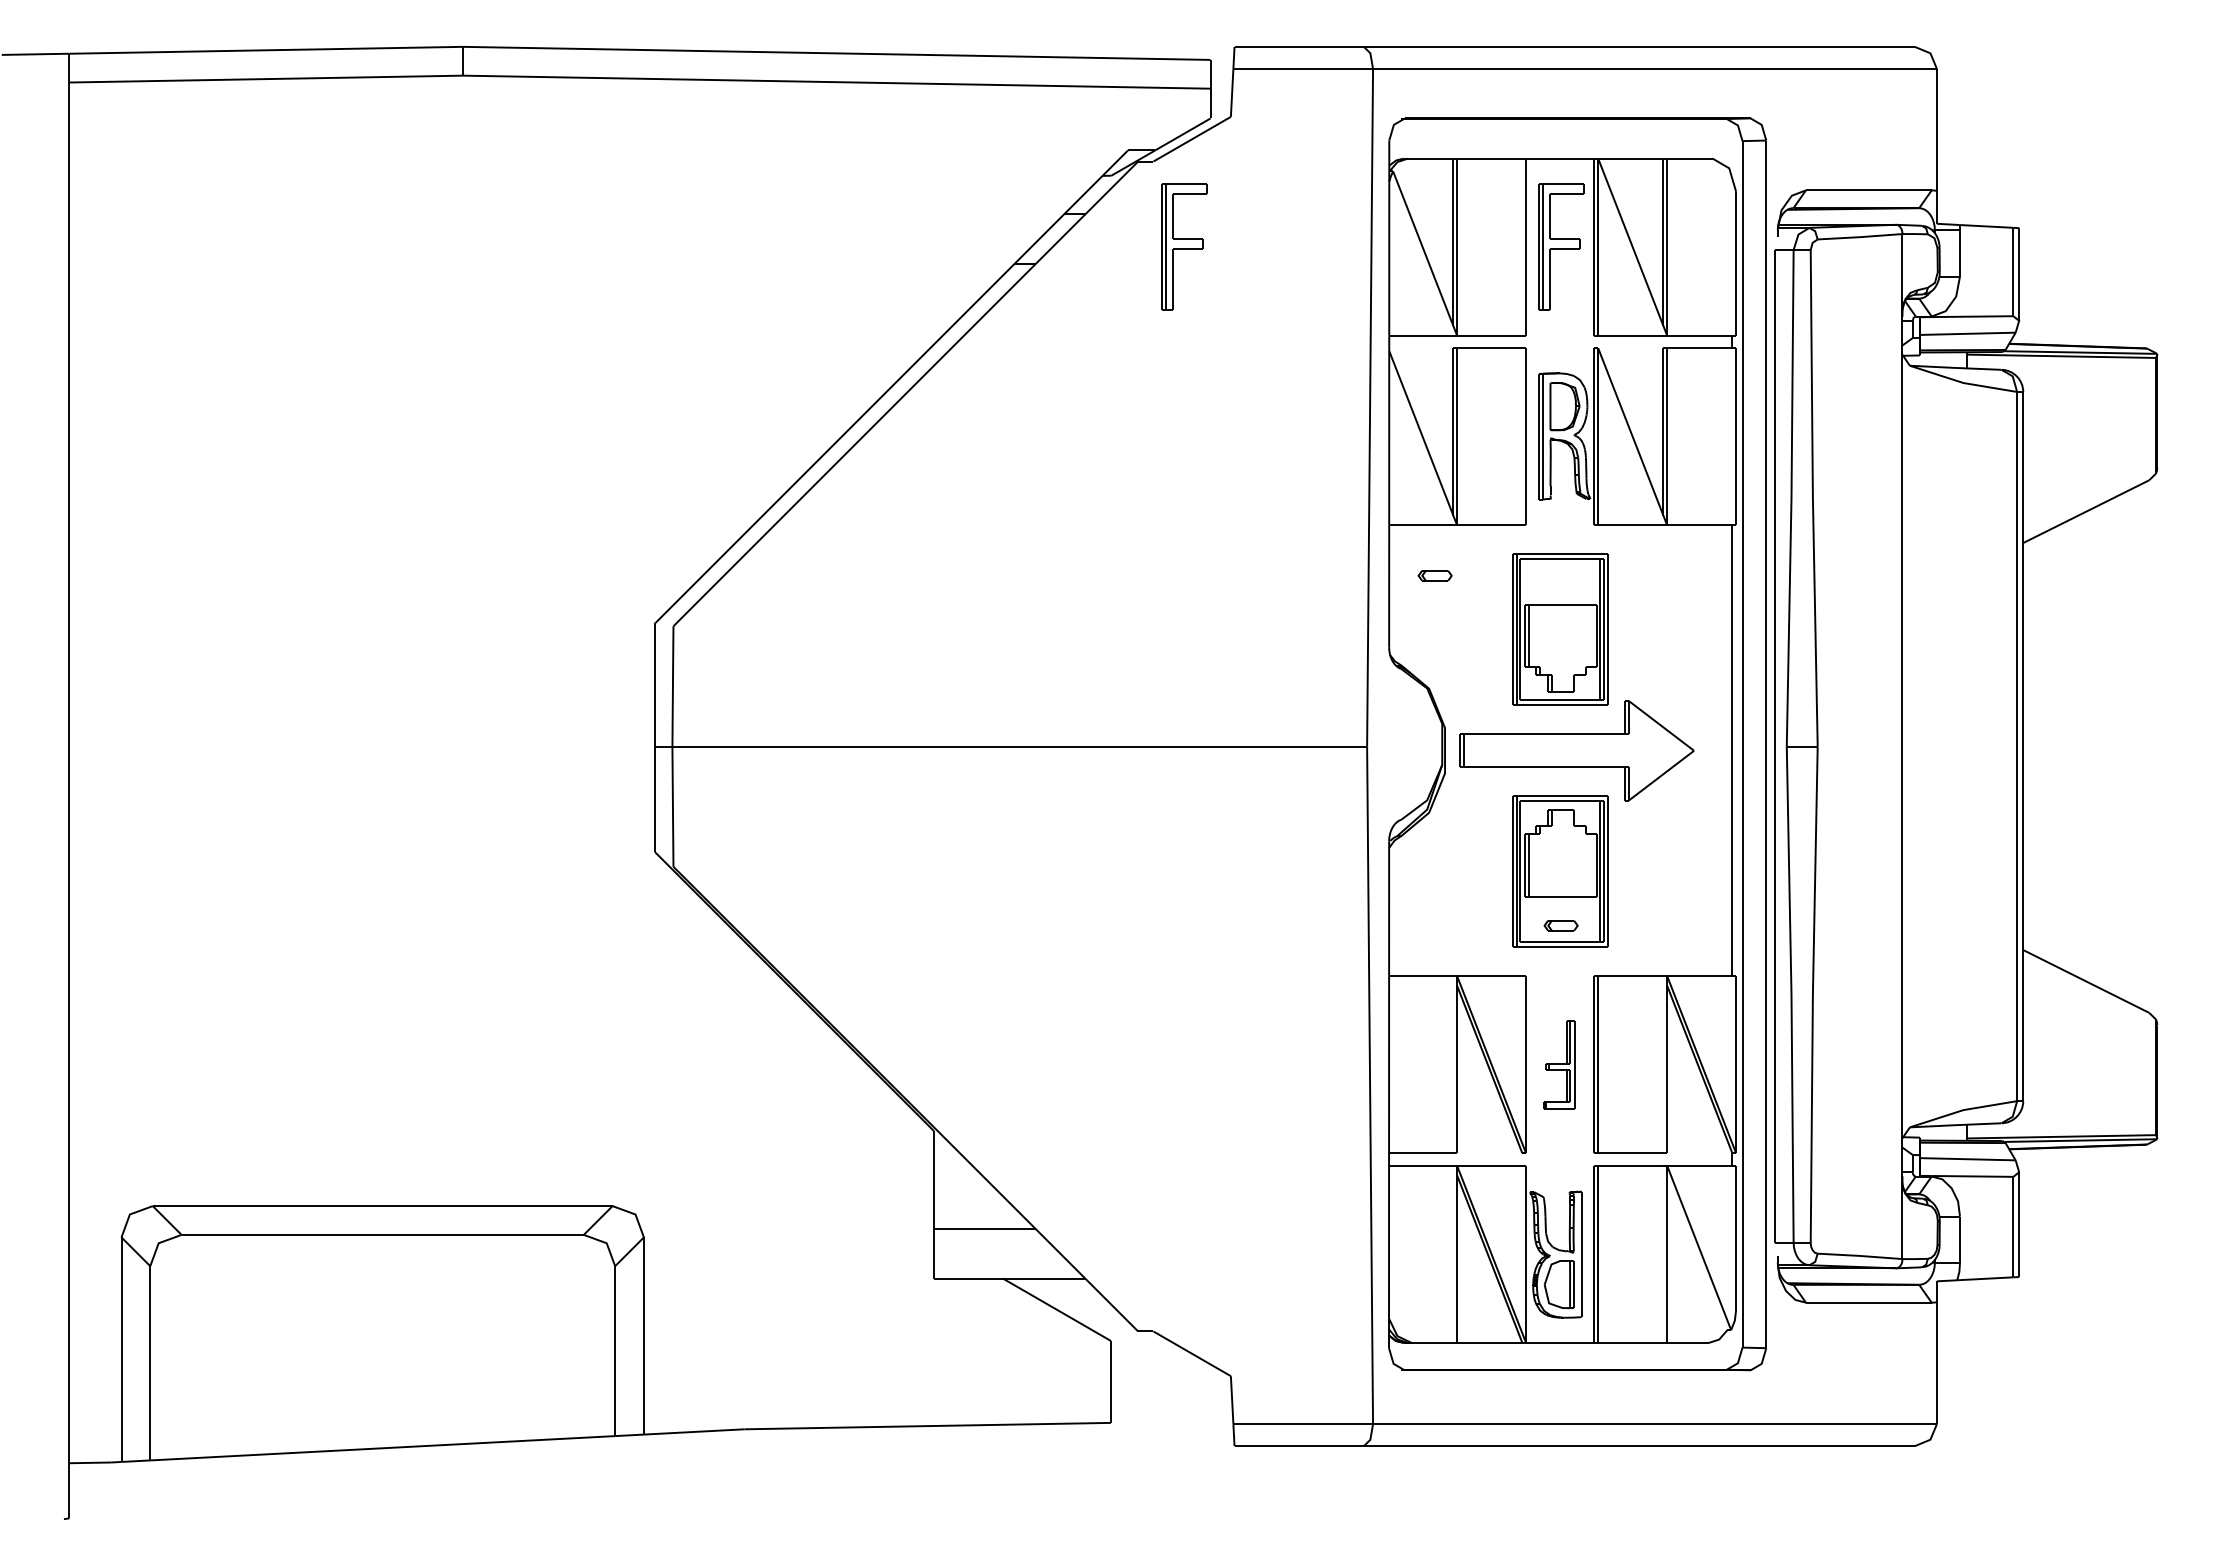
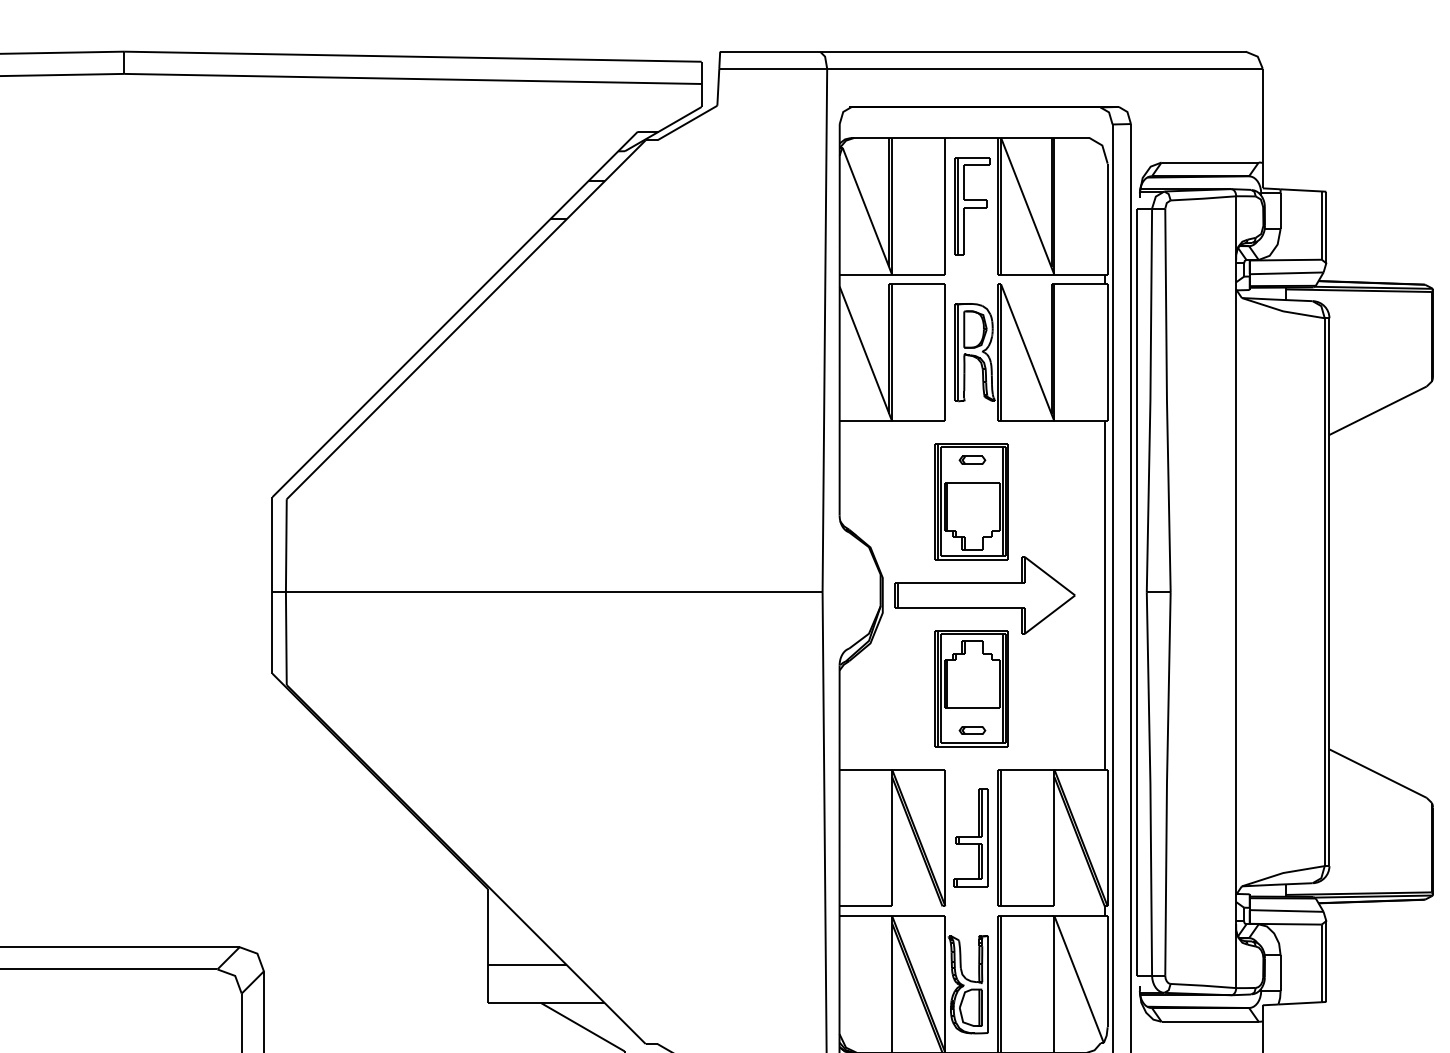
part: (1184, 246) -> (681, 205), removed
part: (1434, 575) -> (971, 460), moved
part: (1559, 1064) -> (971, 837), size x1.43

